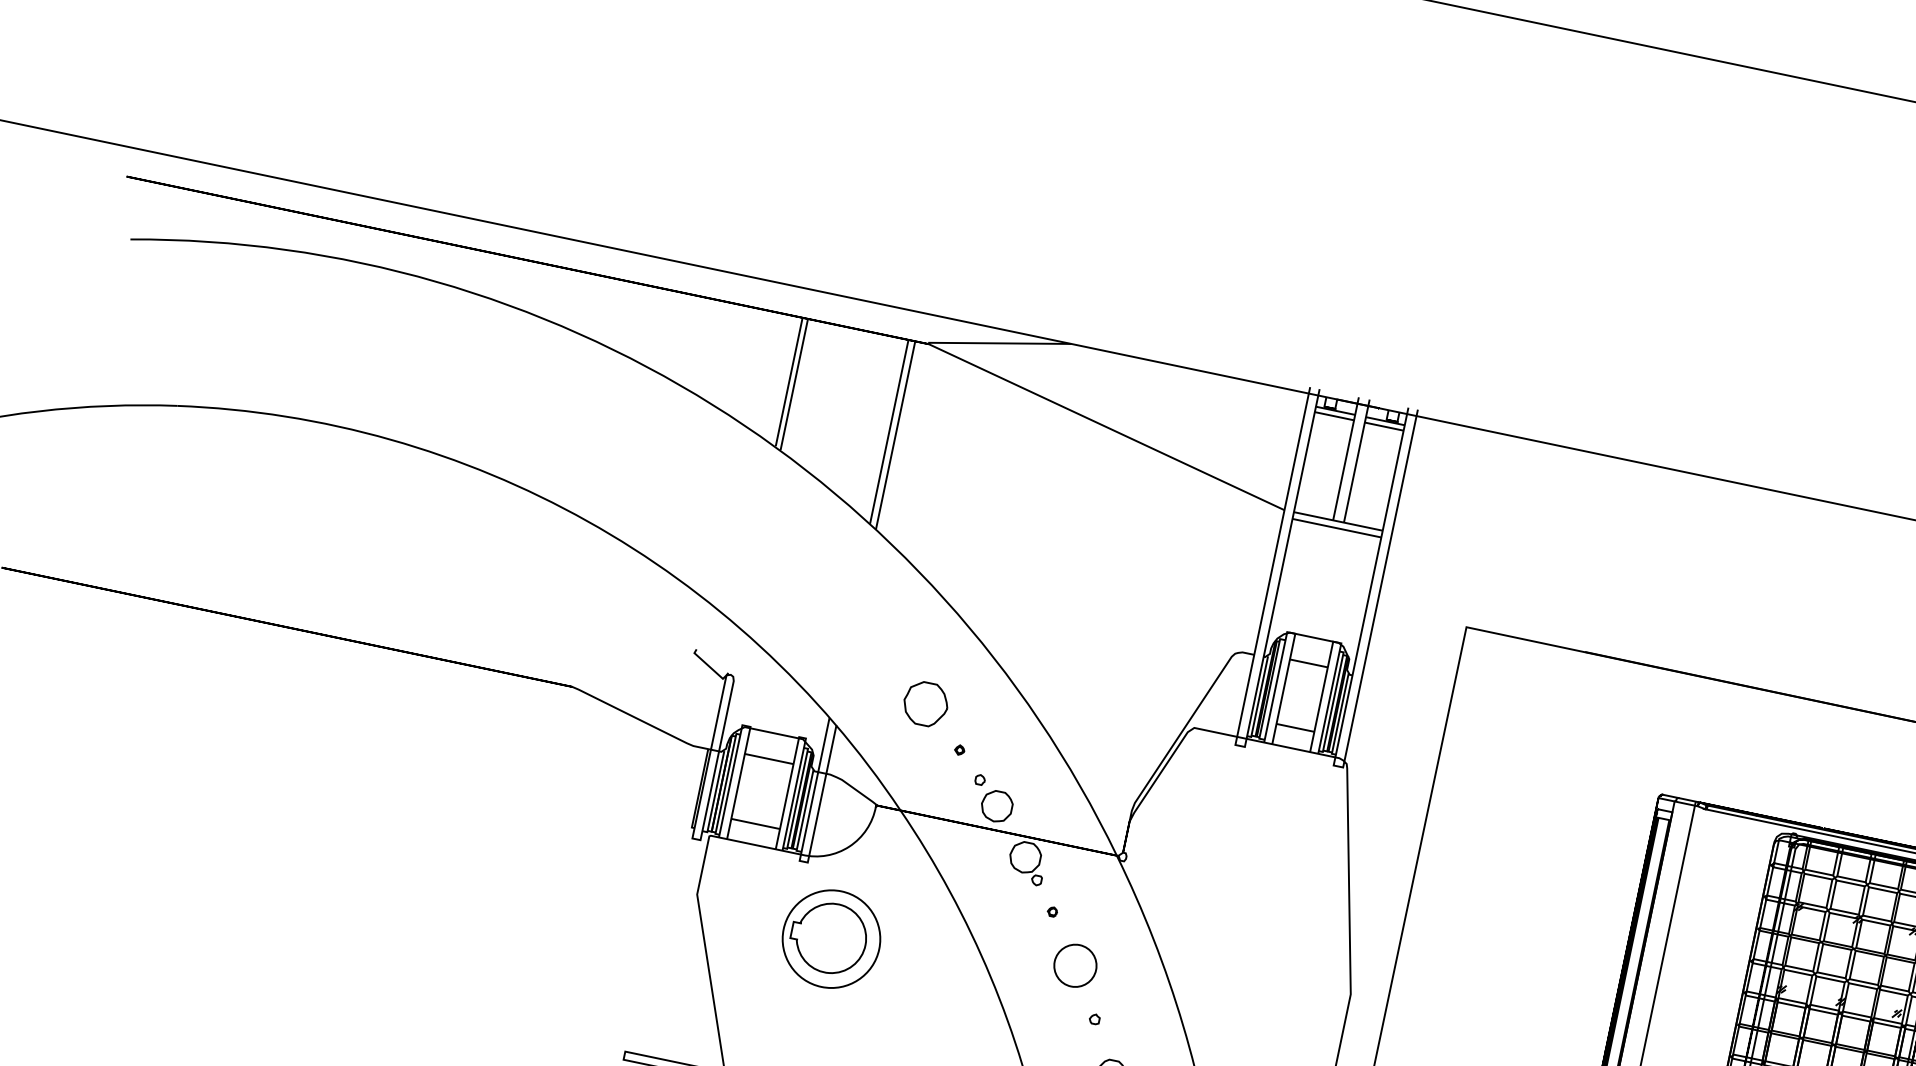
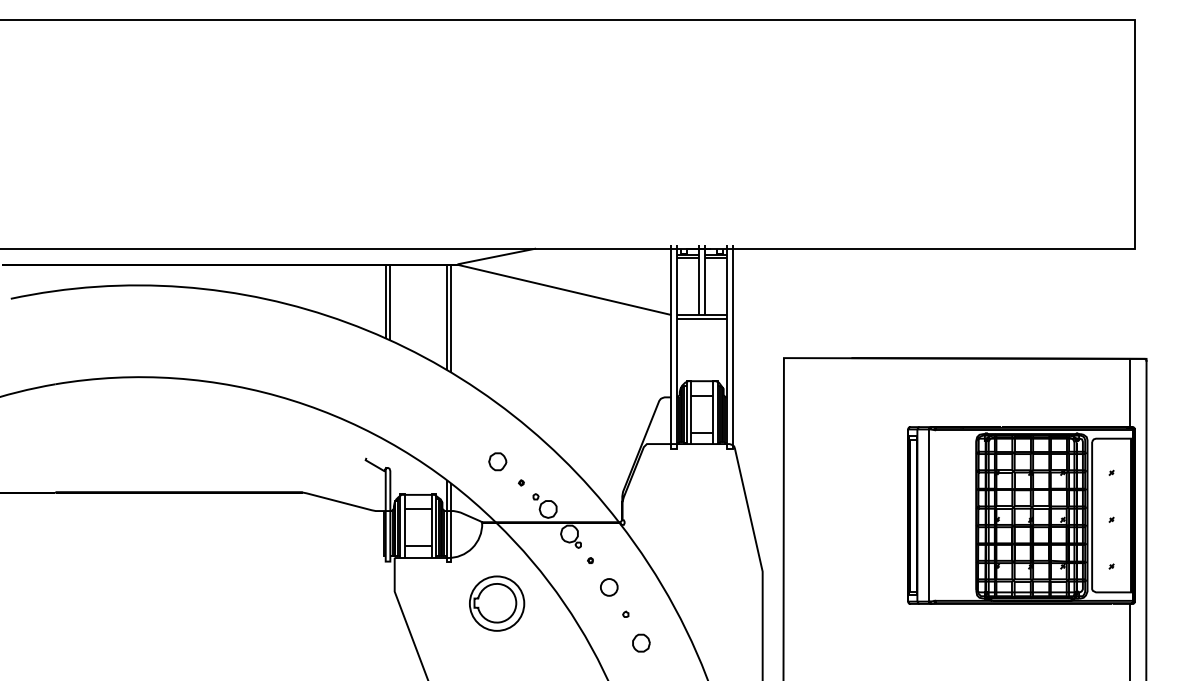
part: (925, 703) -> (497, 461), size x0.71
part: (832, 939) -> (497, 603), moved
circle: (1075, 966) -> (609, 587), size x0.71

